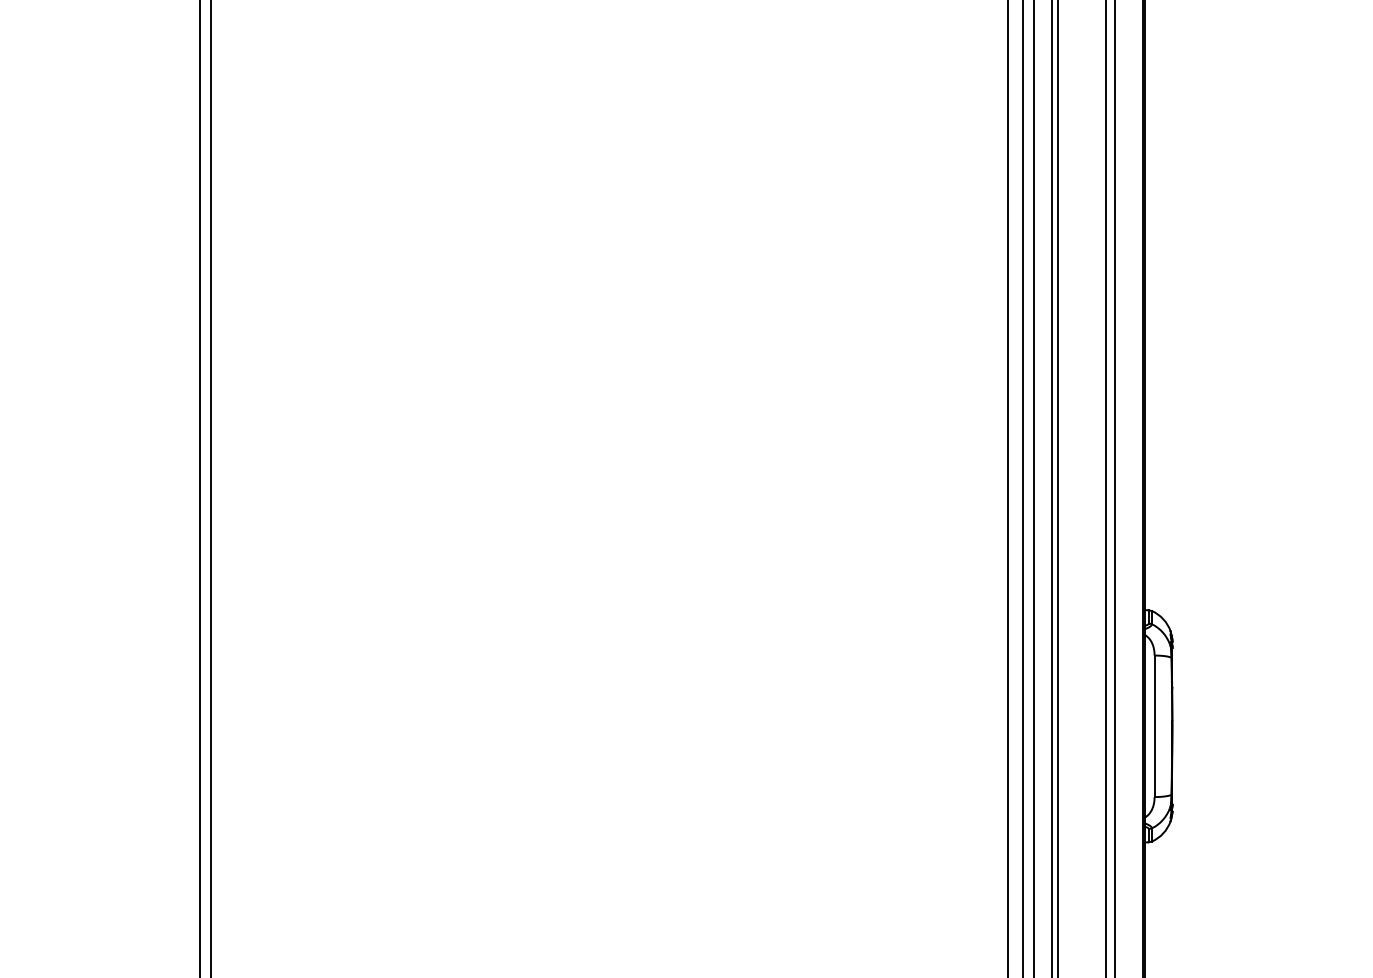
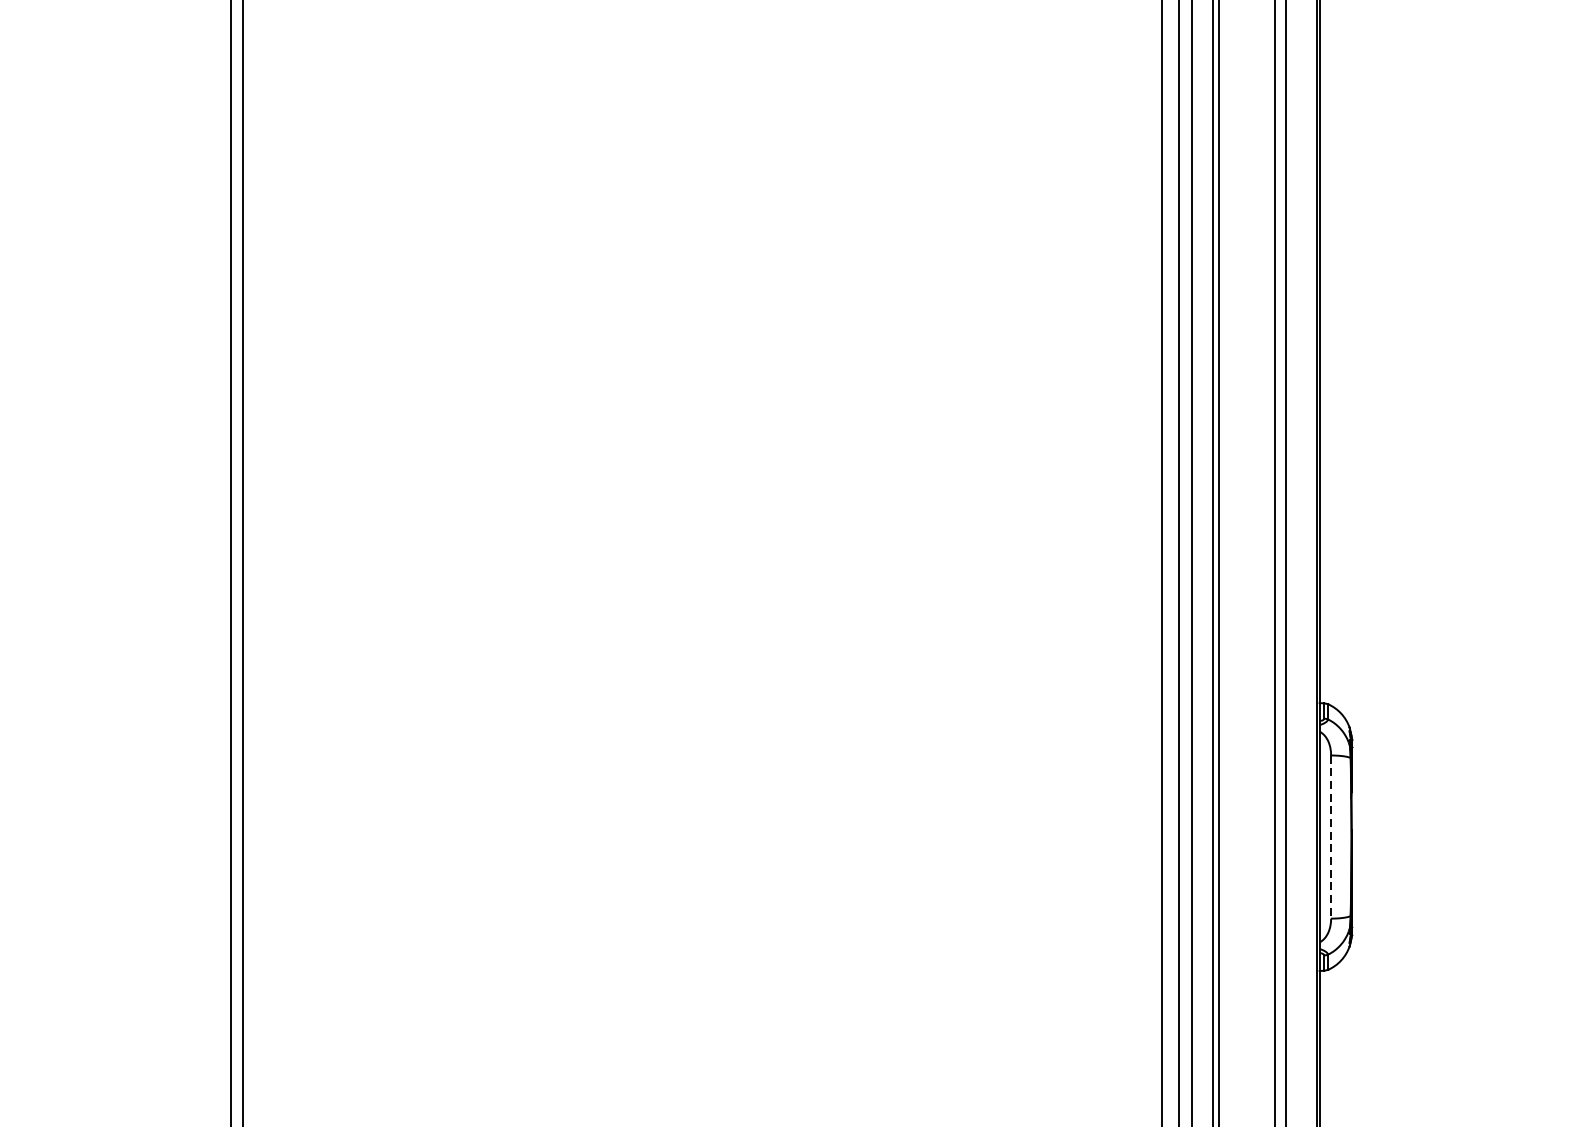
line: (1154, 726) -> (1331, 837), solid -> dashed

